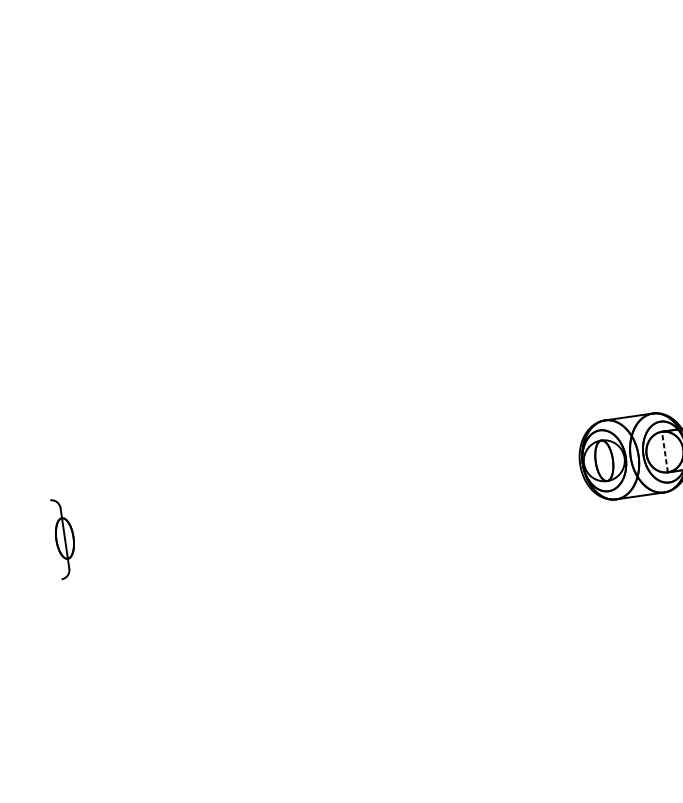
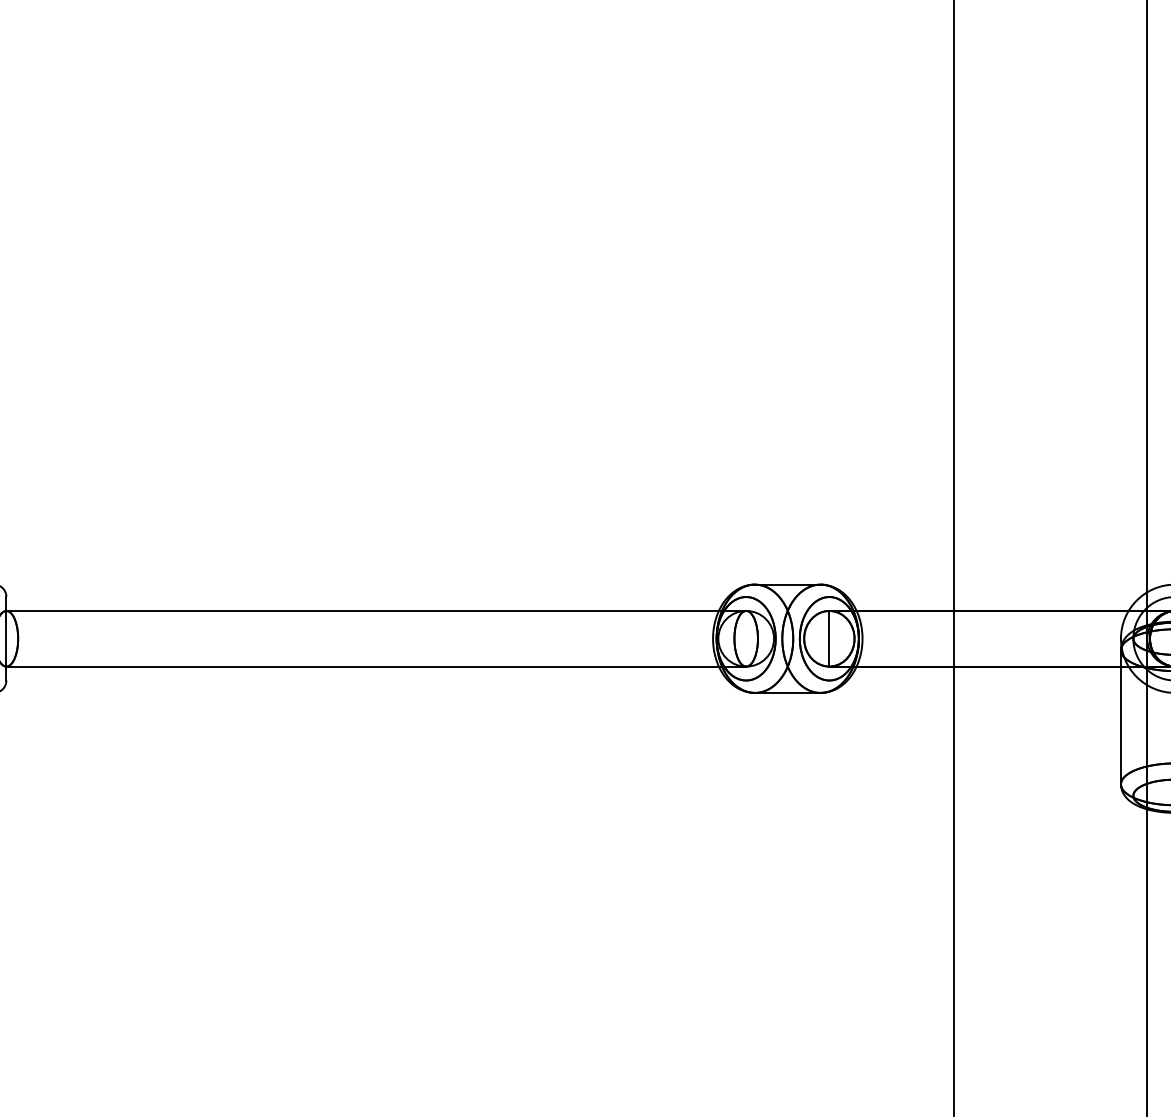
line: (665, 451) -> (829, 638), dashed -> solid
line: (331, 479) -> (376, 610), added
line: (337, 519) -> (376, 666), added

